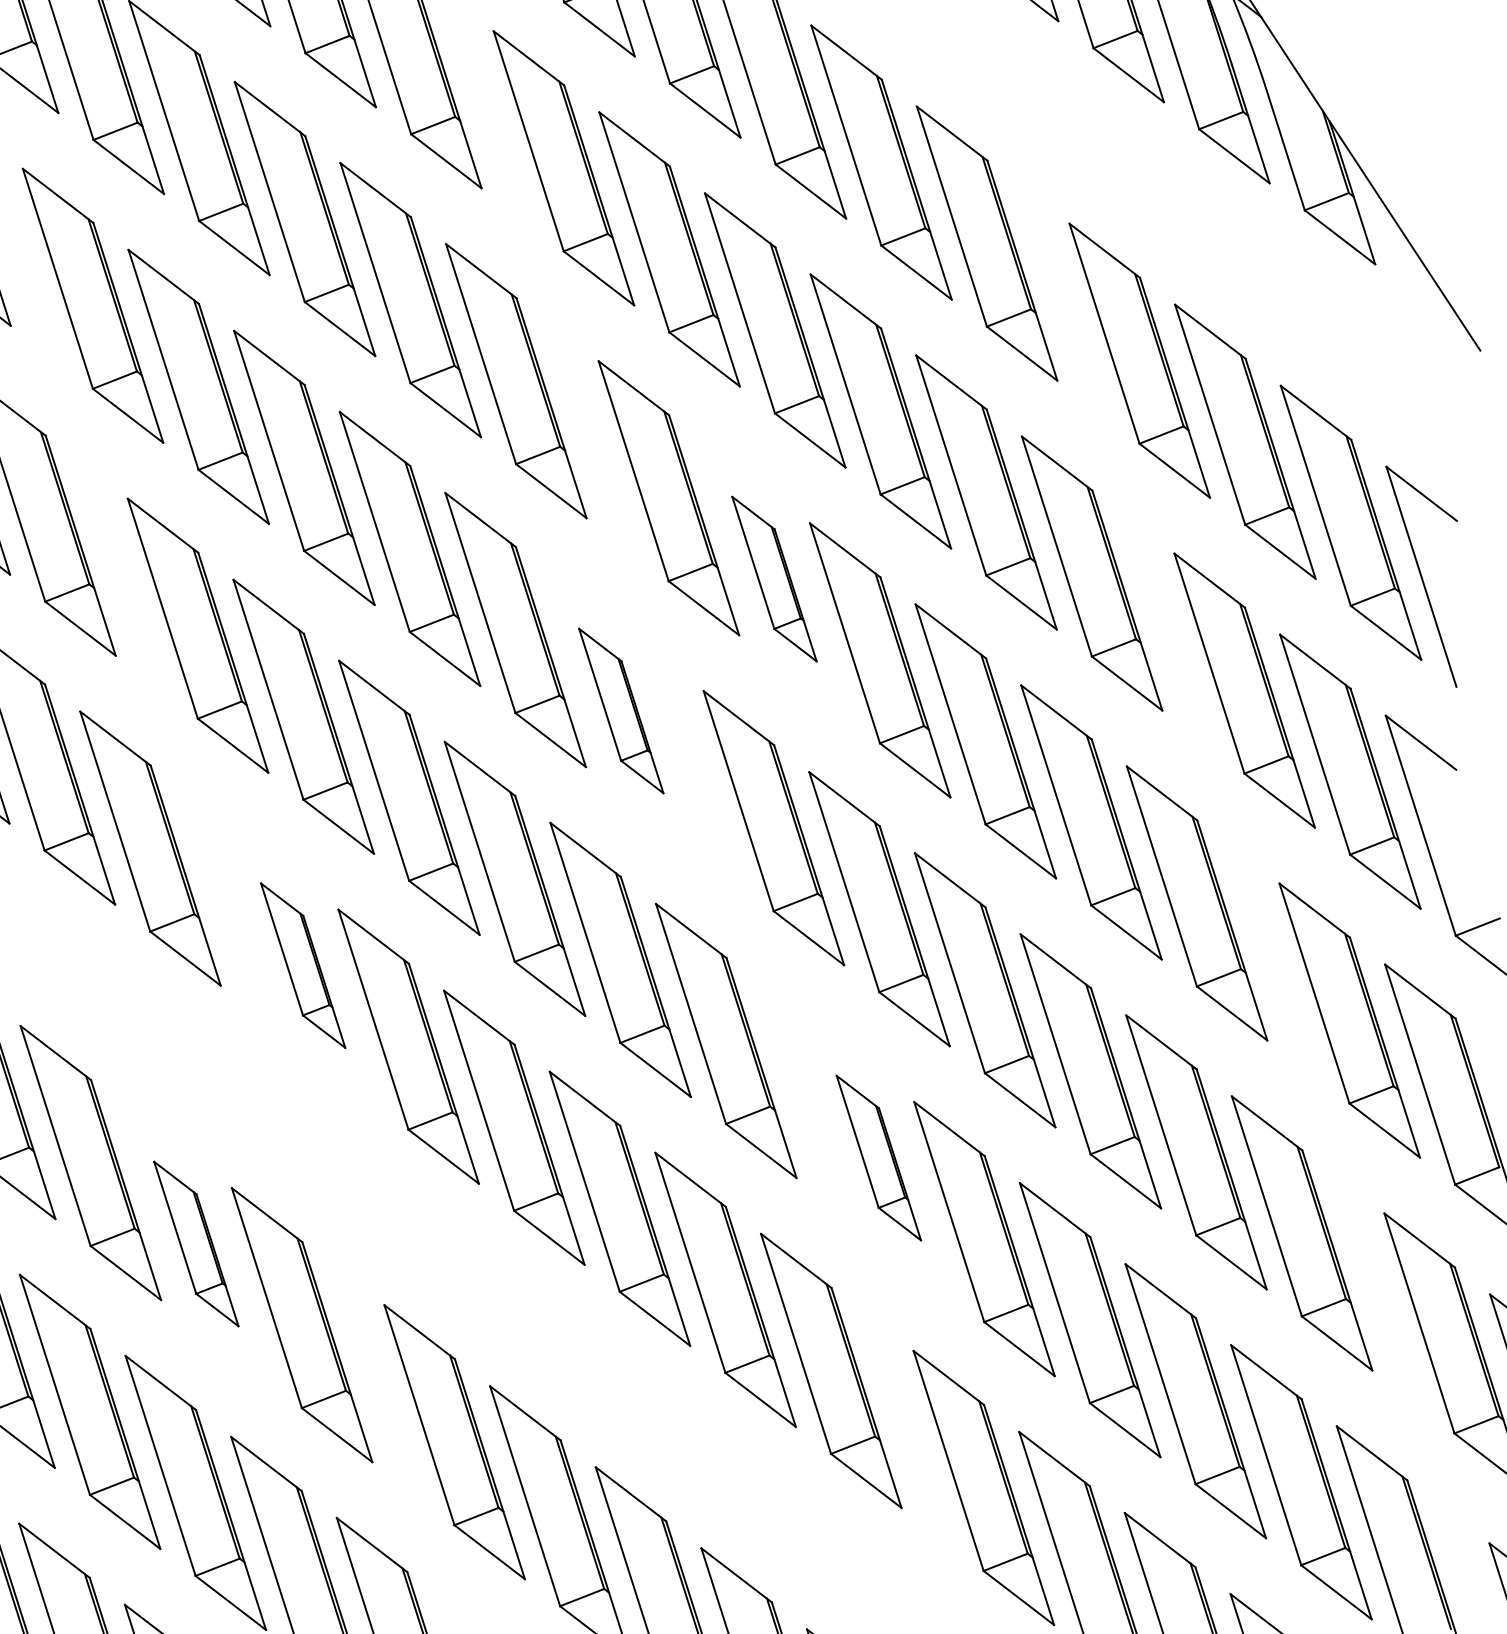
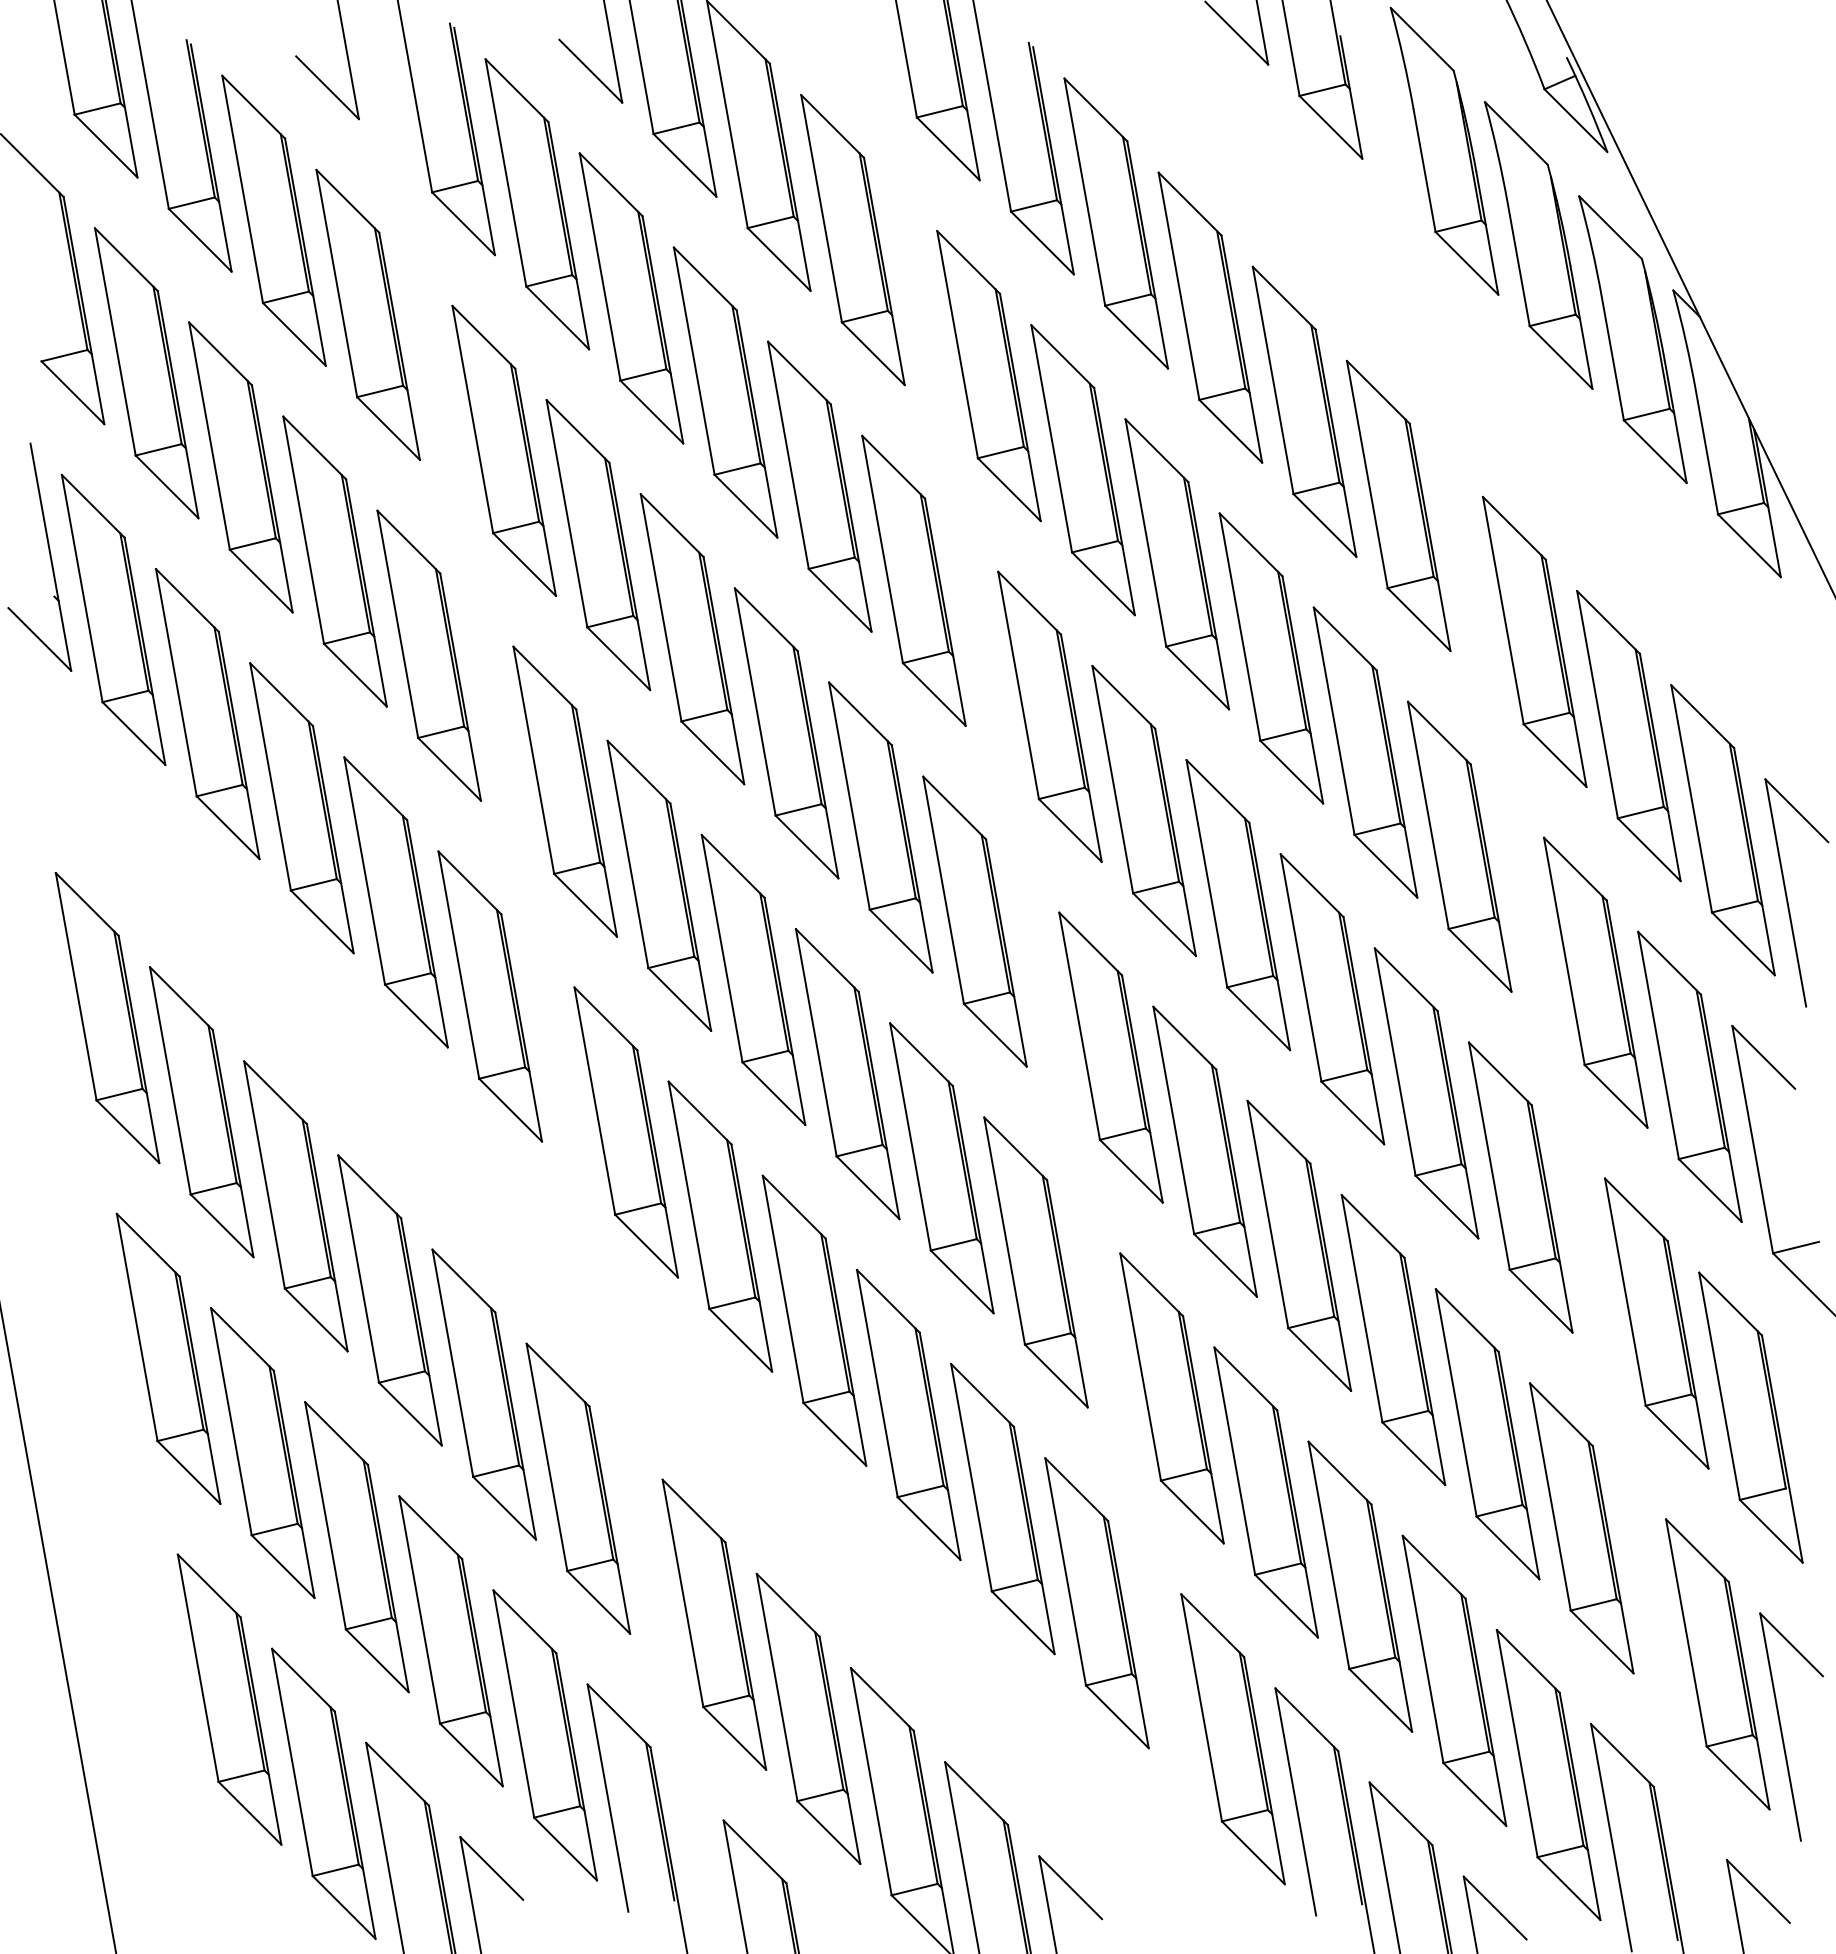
part: (773, 578) -> (1143, 810), size x1.67
part: (620, 711) -> (974, 921), size x1.67
part: (303, 965) -> (626, 1132), size x1.67
part: (878, 1158) -> (1171, 1398), size x1.67
part: (195, 1244) -> (483, 1394), size x1.67

